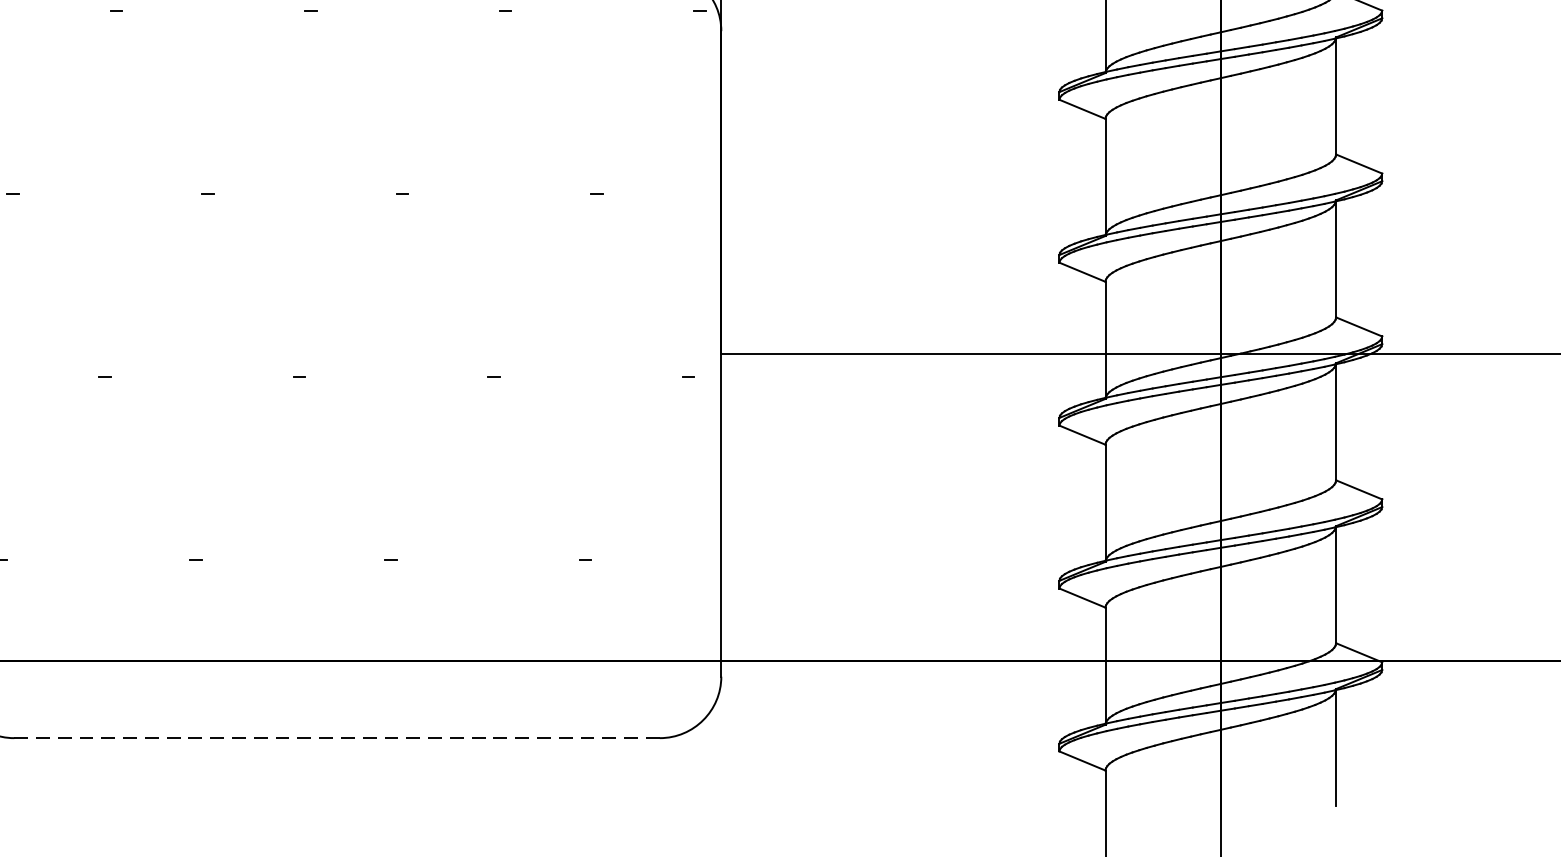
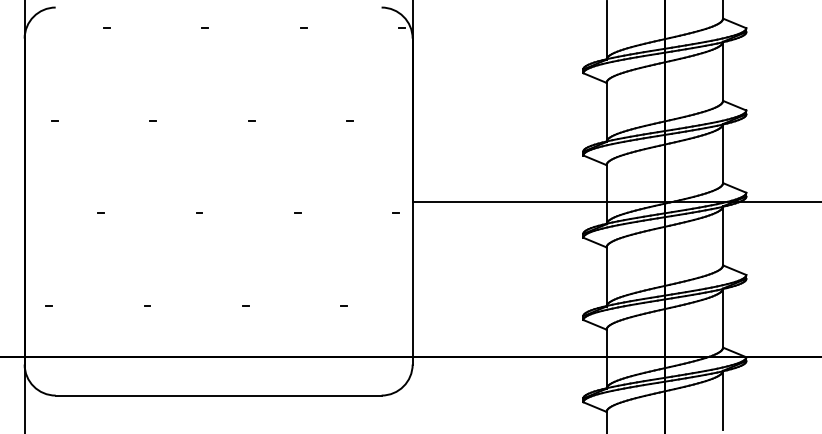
line: (336, 738) -> (218, 395), dashed -> solid

